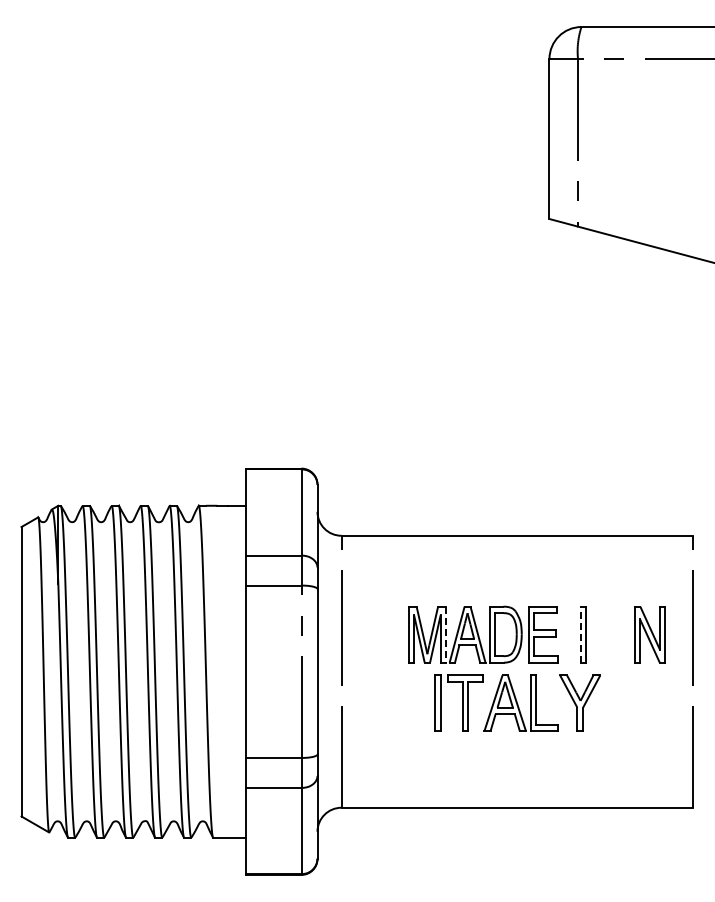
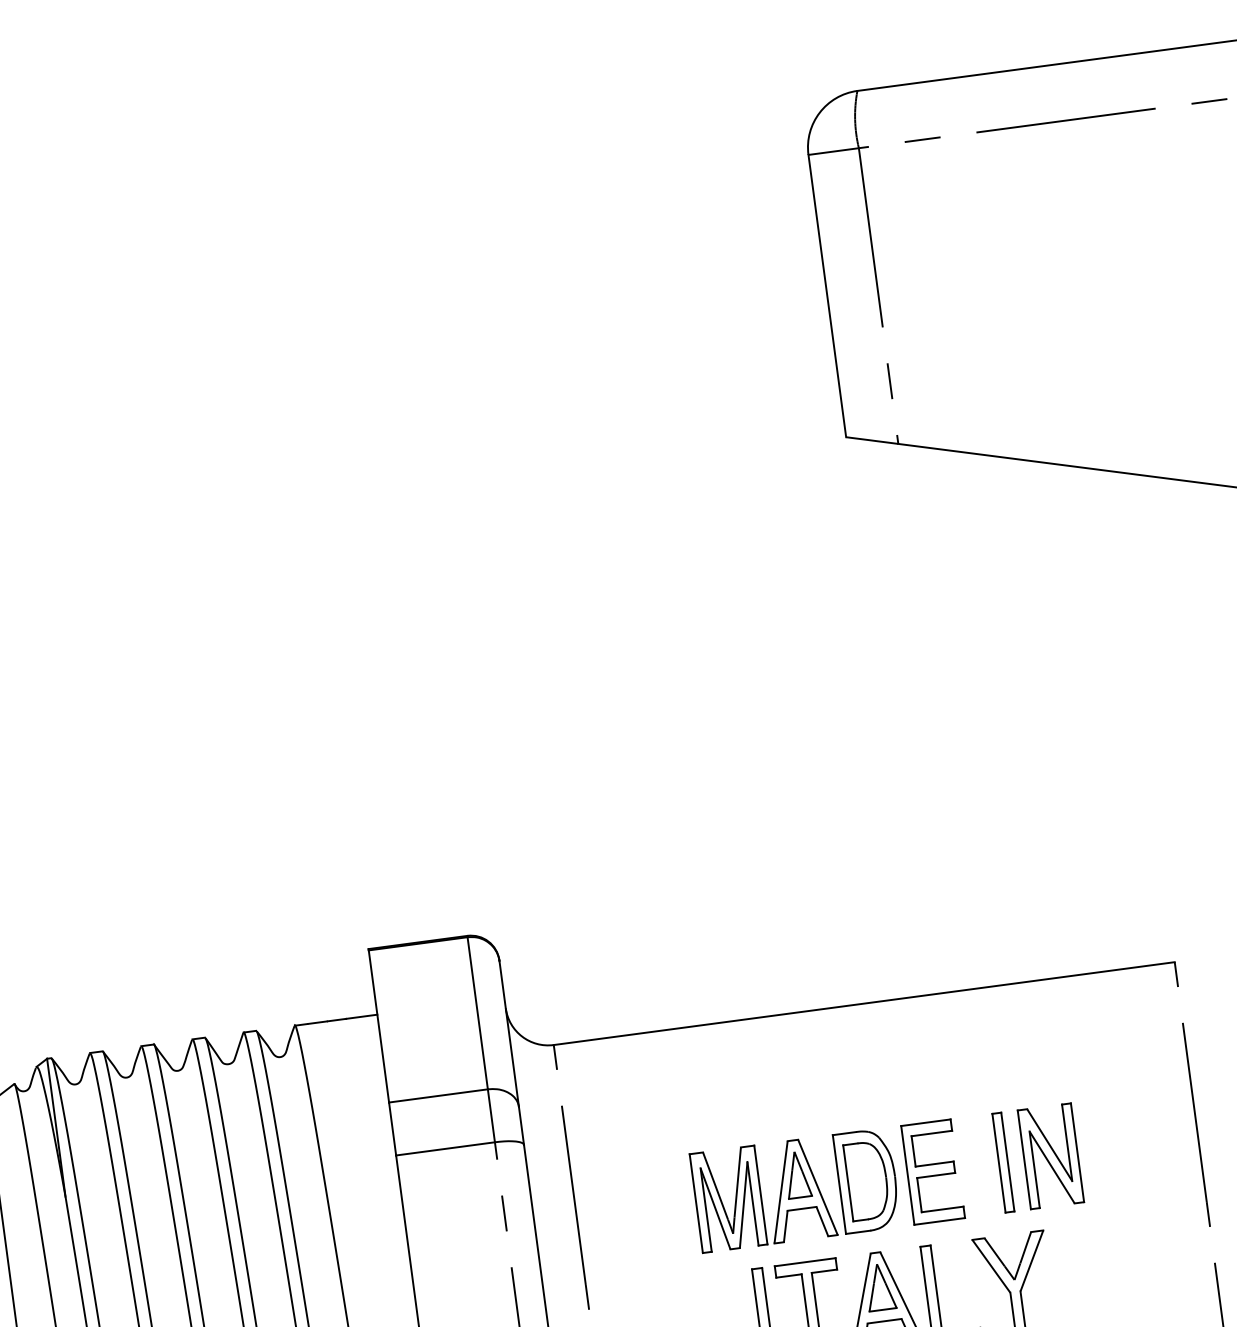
line: (445, 634) -> (760, 1194), dashed -> solid
line: (580, 634) -> (998, 1162), dashed -> solid
part: (649, 634) -> (1049, 1156), moved

